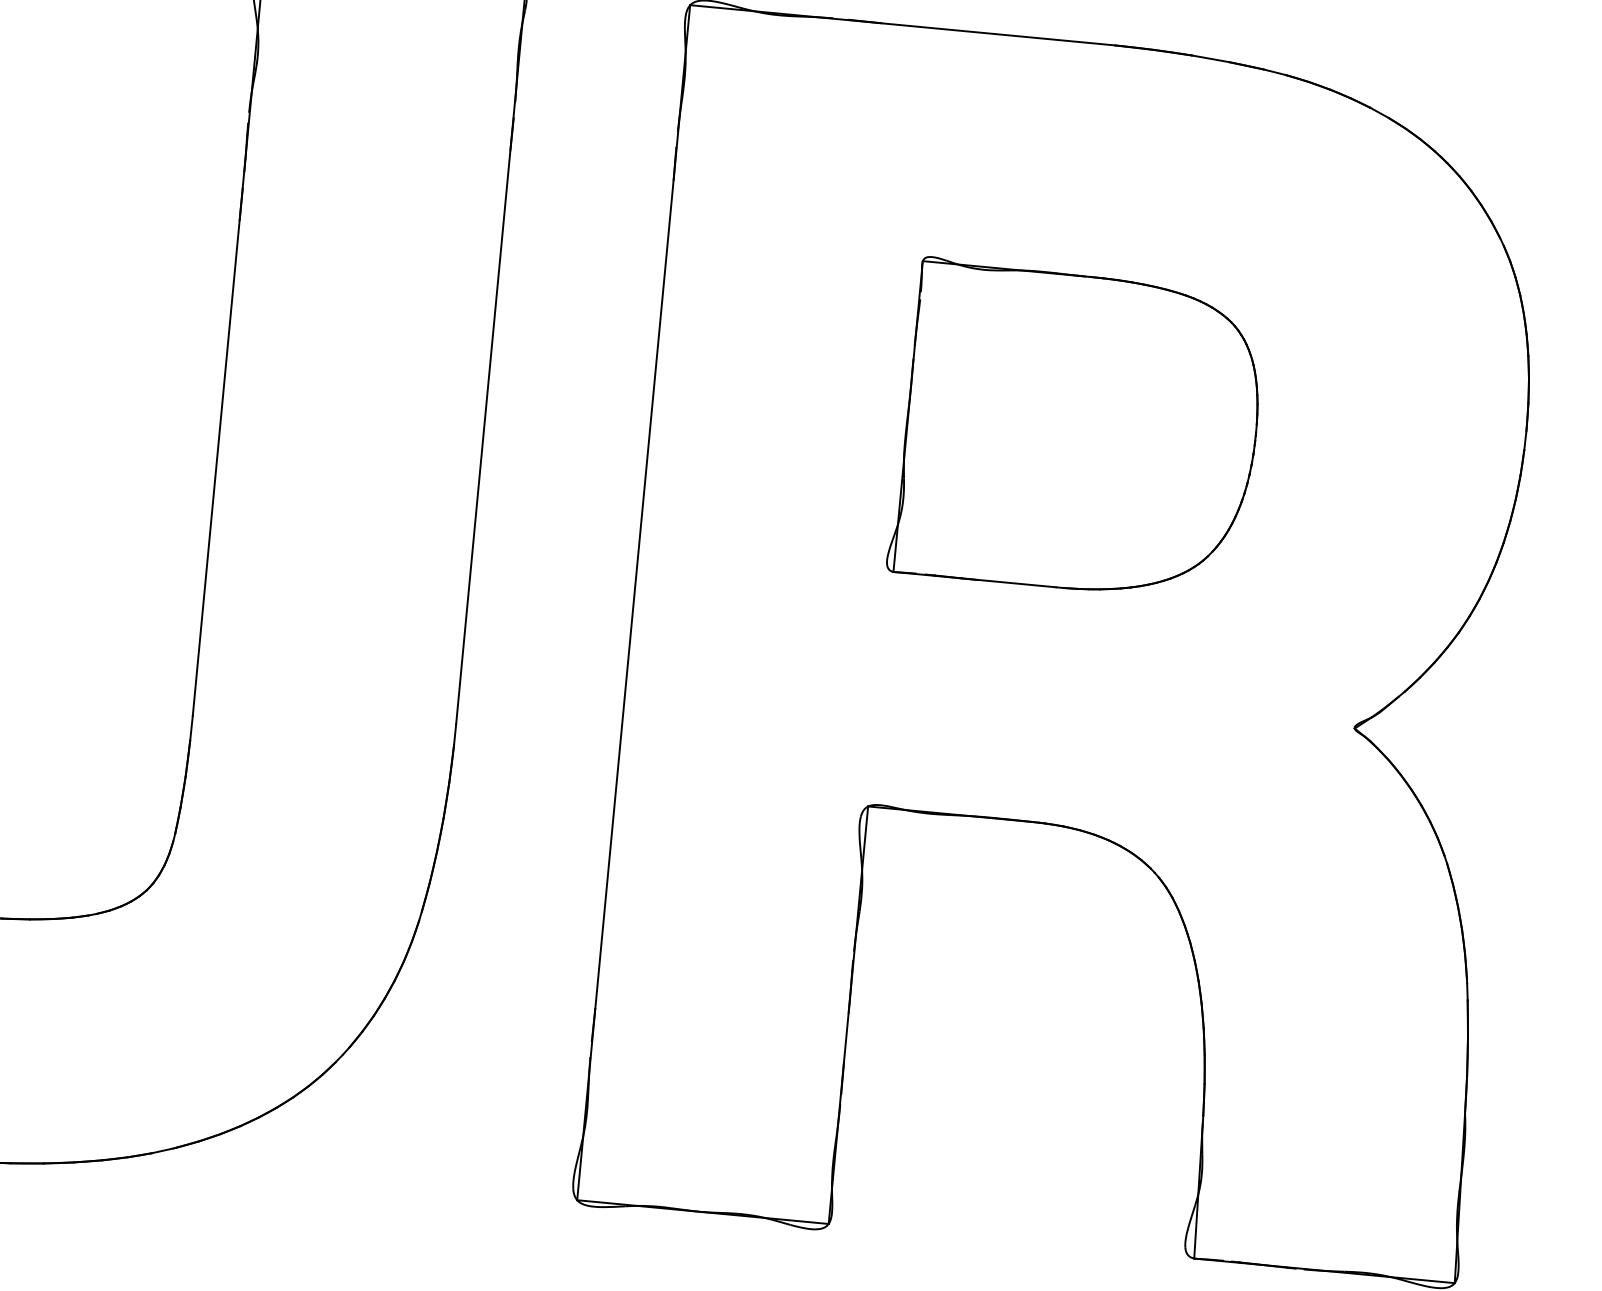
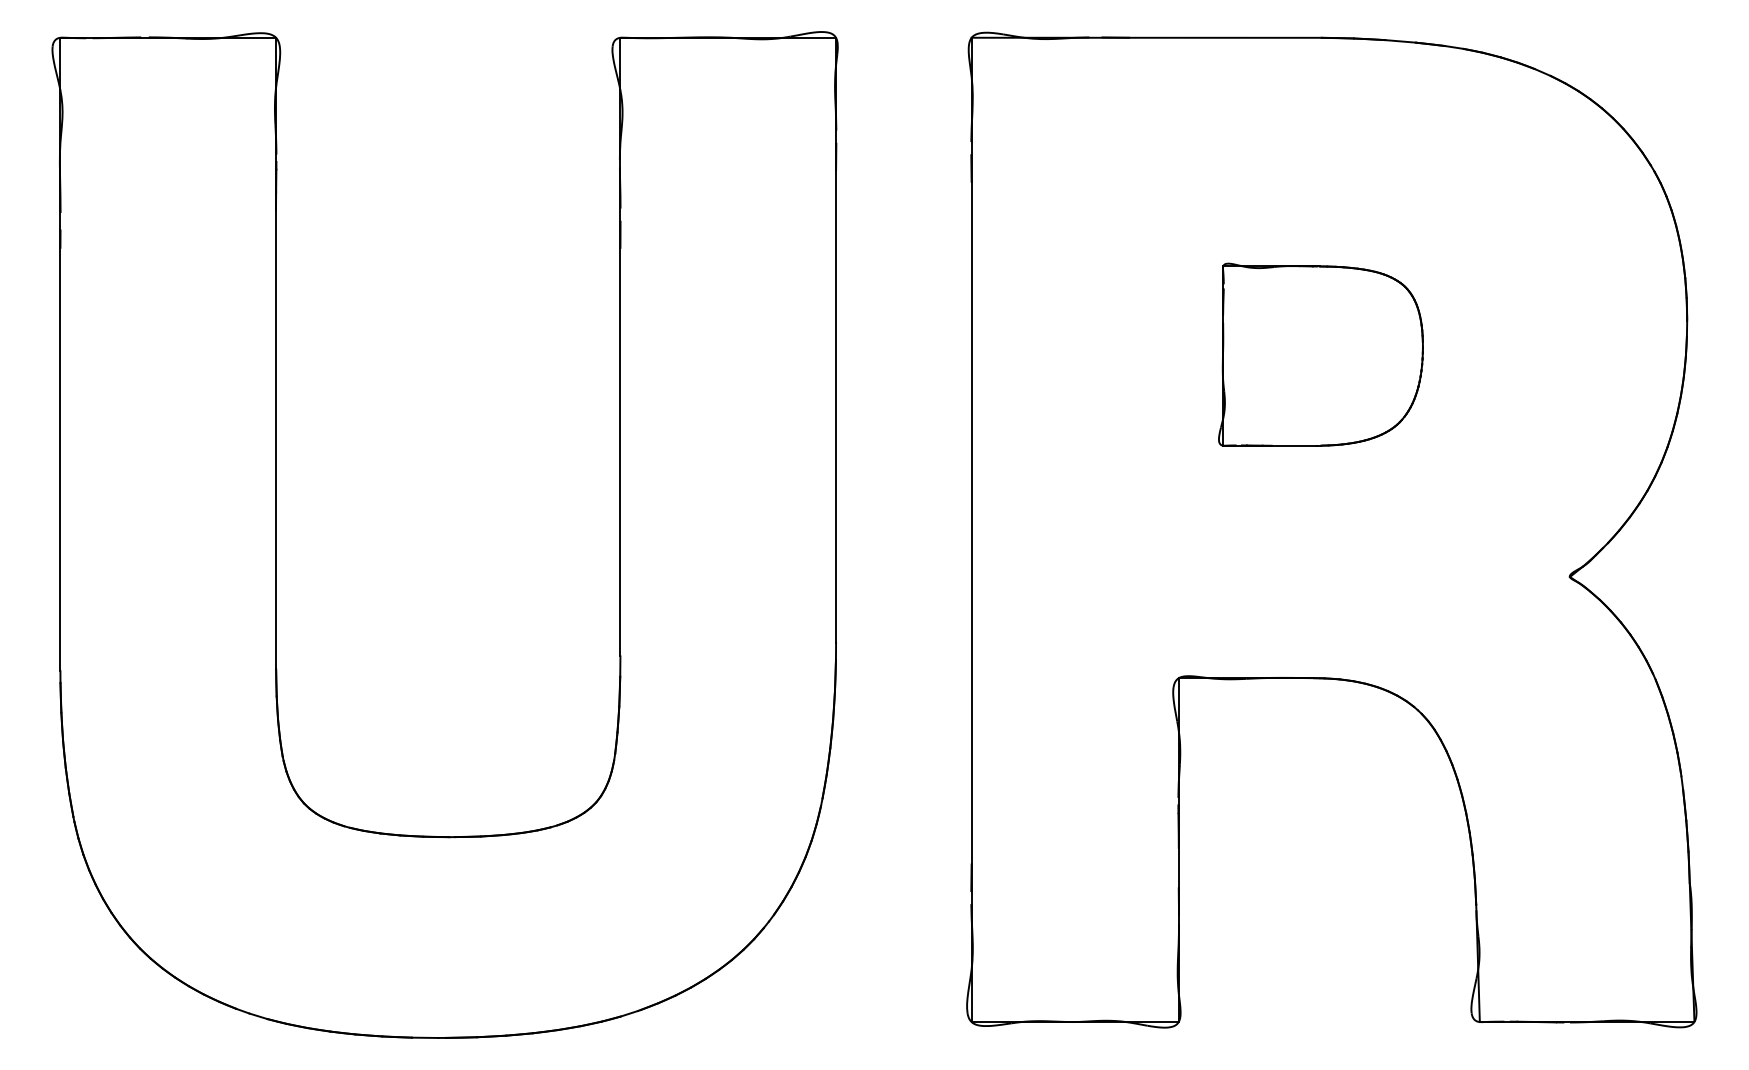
part: (1077, 429) -> (1320, 354), size x0.7

